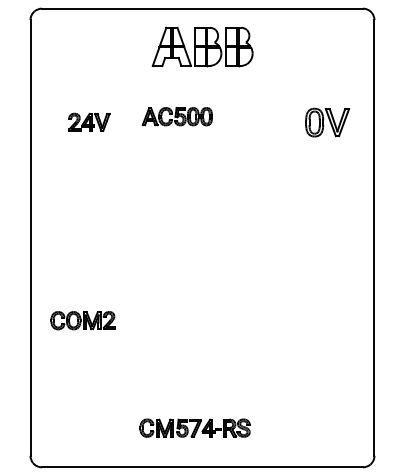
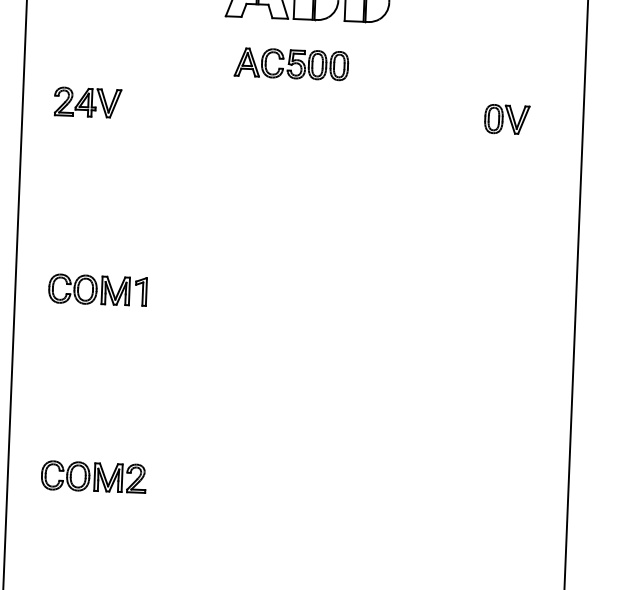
part: (176, 116) -> (290, 63), moved
part: (89, 121) -> (88, 101), moved
part: (327, 121) -> (506, 118), size x0.62
part: (80, 236) -> (96, 289), added
part: (82, 320) -> (92, 476), moved

